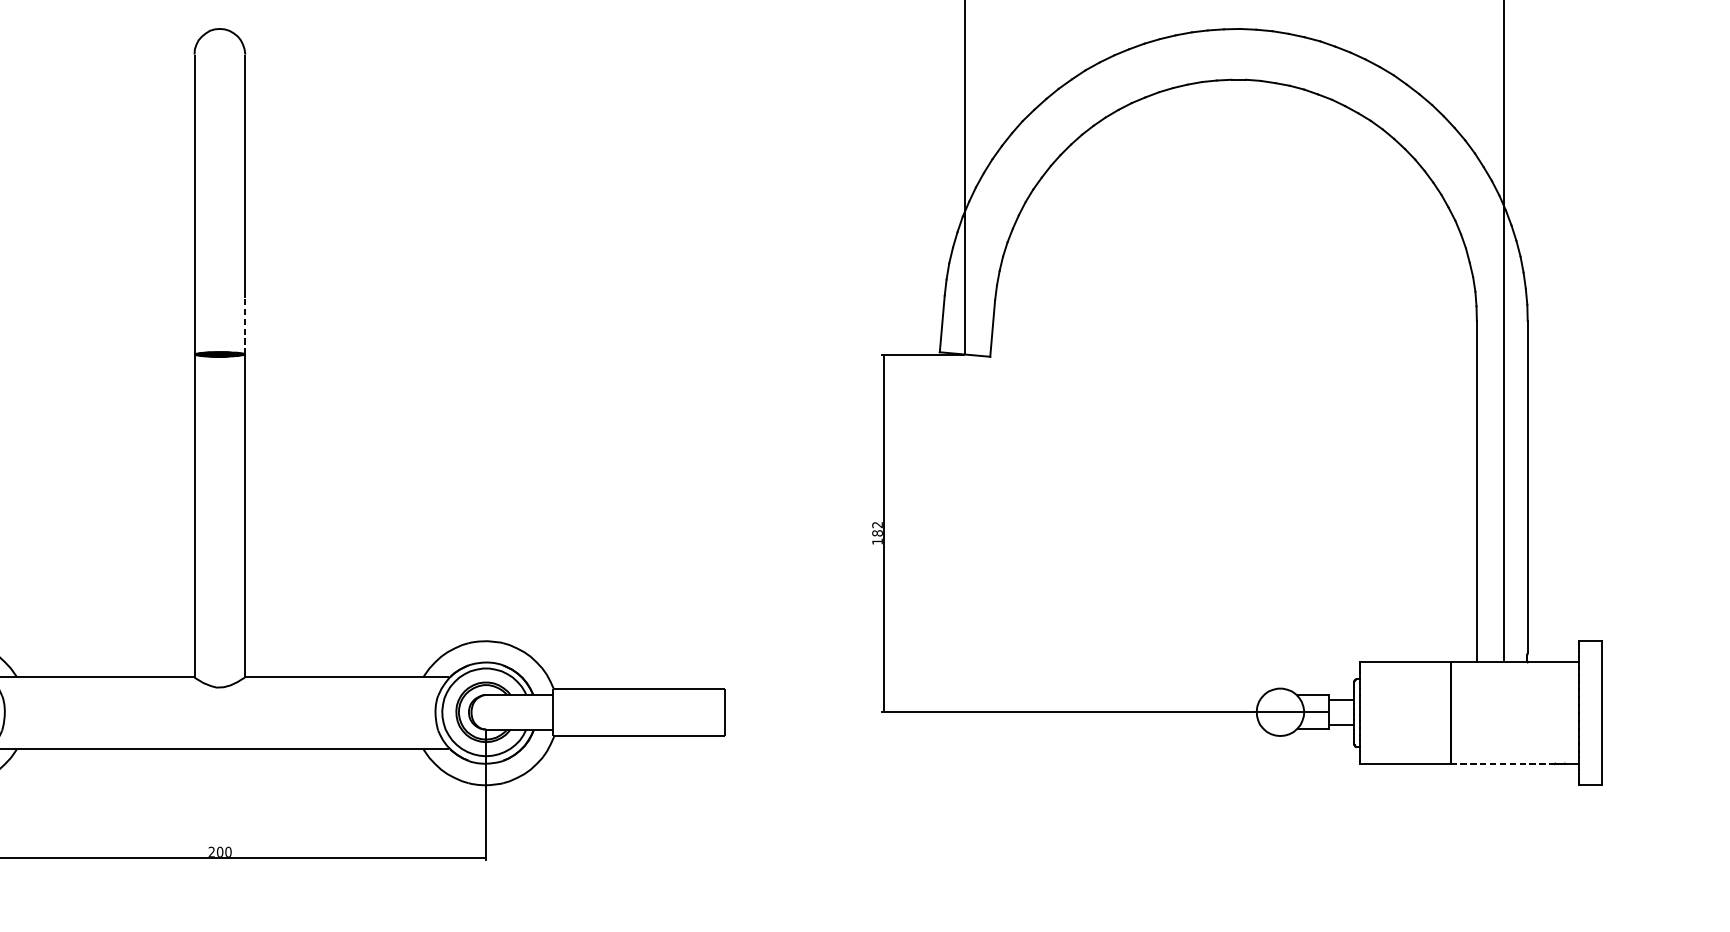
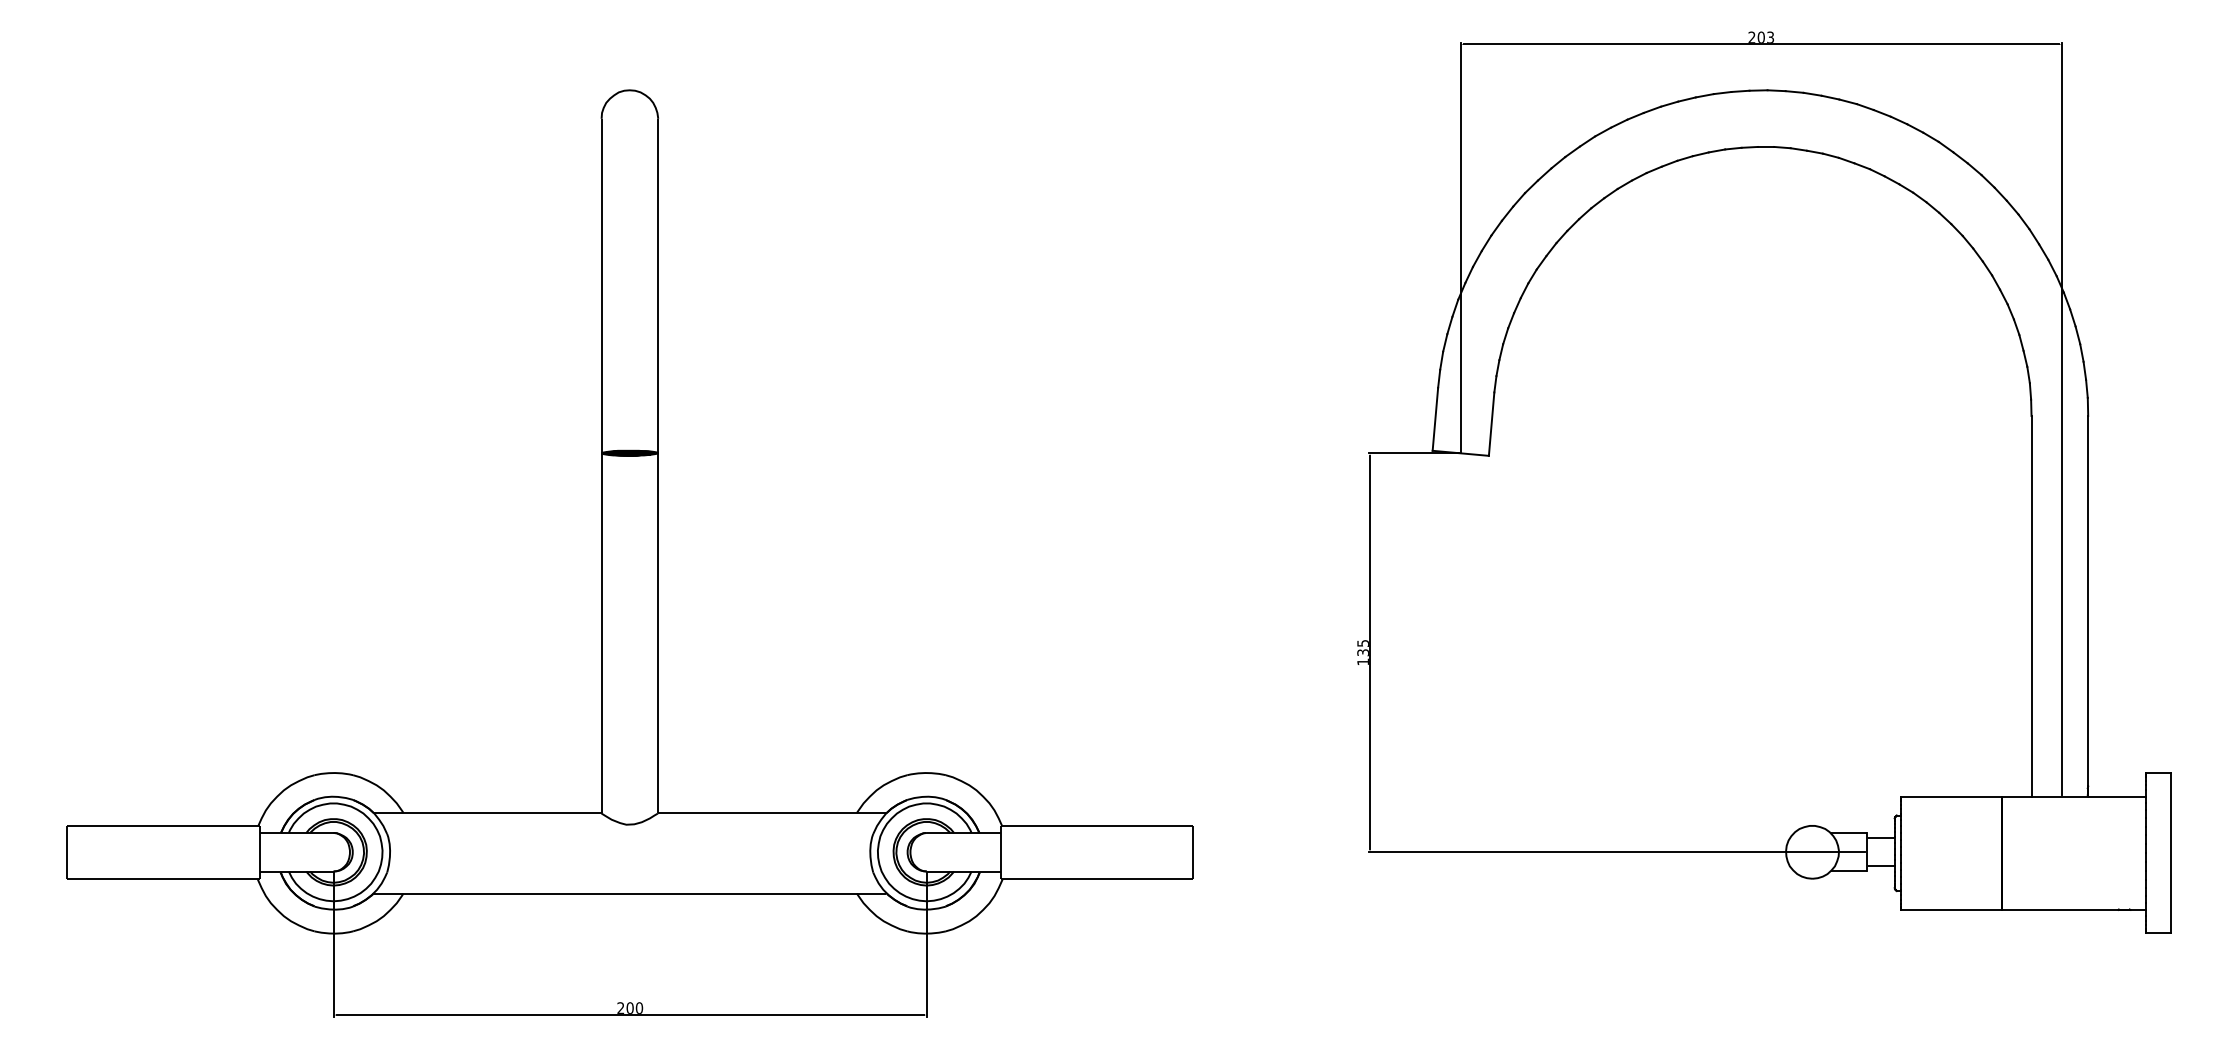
line: (245, 325) -> (658, 421), dashed -> solid
text: (876, 529) -> (1362, 648), 182 -> 135
line: (1502, 763) -> (2060, 909), dashed -> solid

